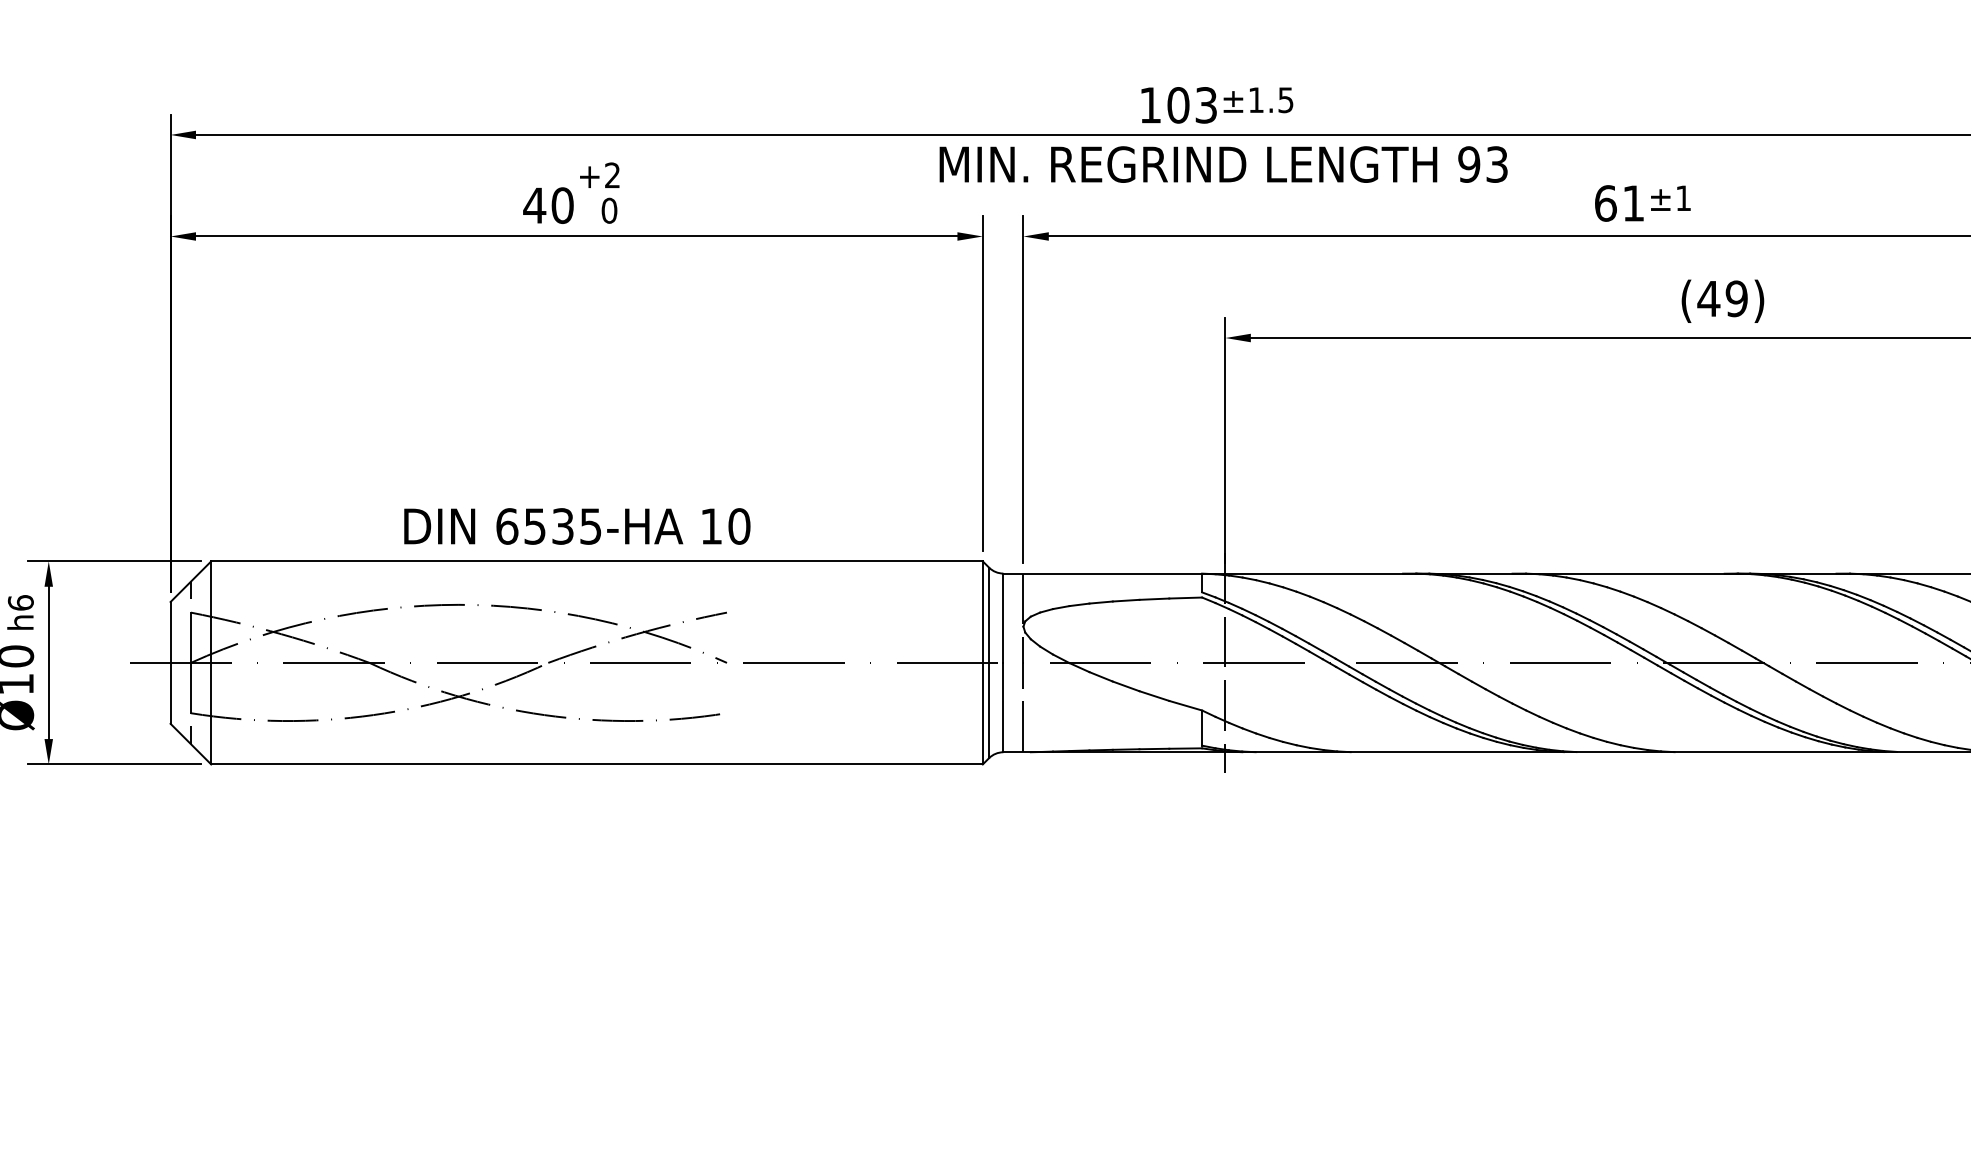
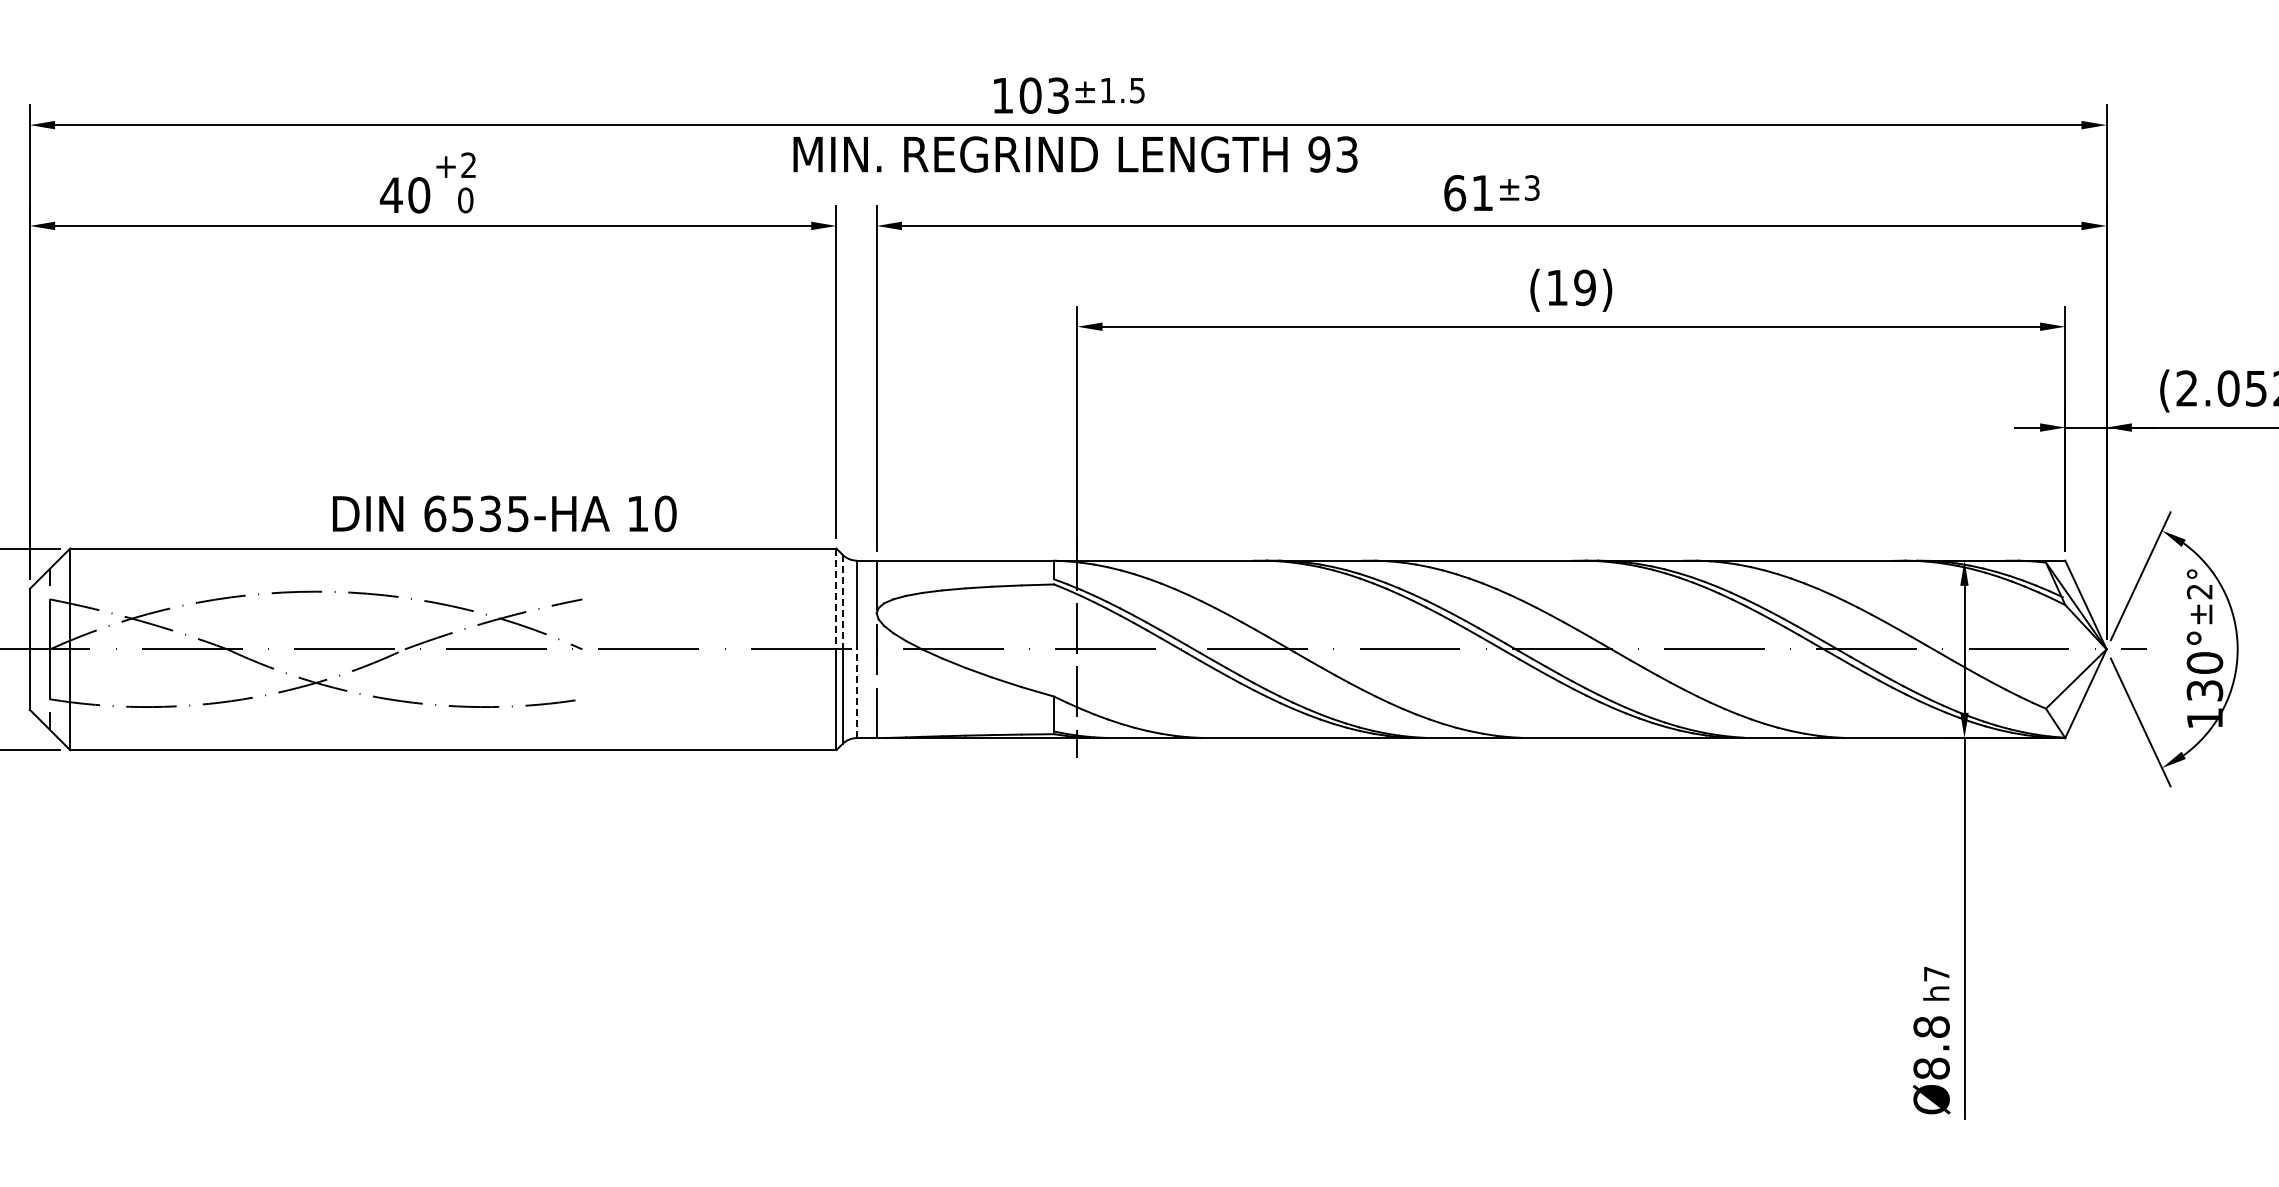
text: (1682, 197) -> (1531, 187), ±1 -> ±3
text: (1708, 298) -> (1556, 287), (49) -> (19)
text: (577, 526) -> (504, 513), moved
line: (982, 612) -> (836, 599), solid -> dashed
line: (988, 615) -> (842, 602), solid -> dashed
line: (1003, 707) -> (856, 693), solid -> dashed

